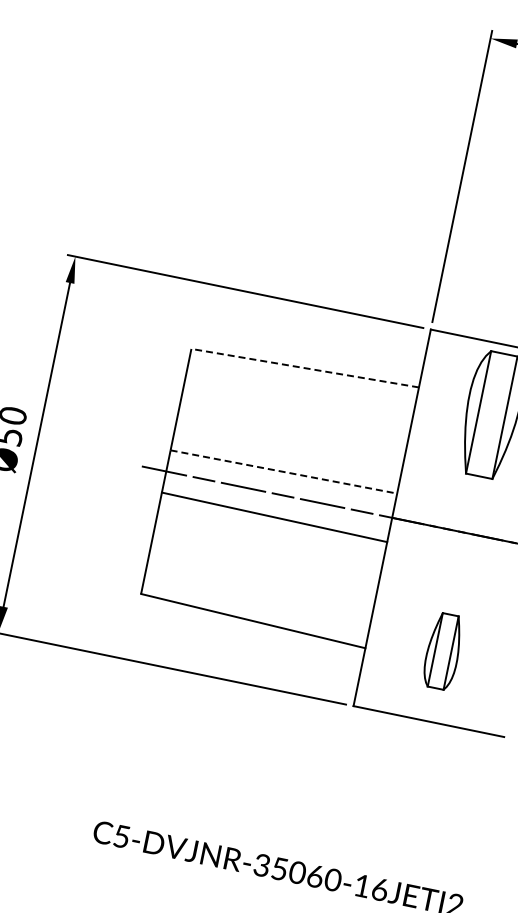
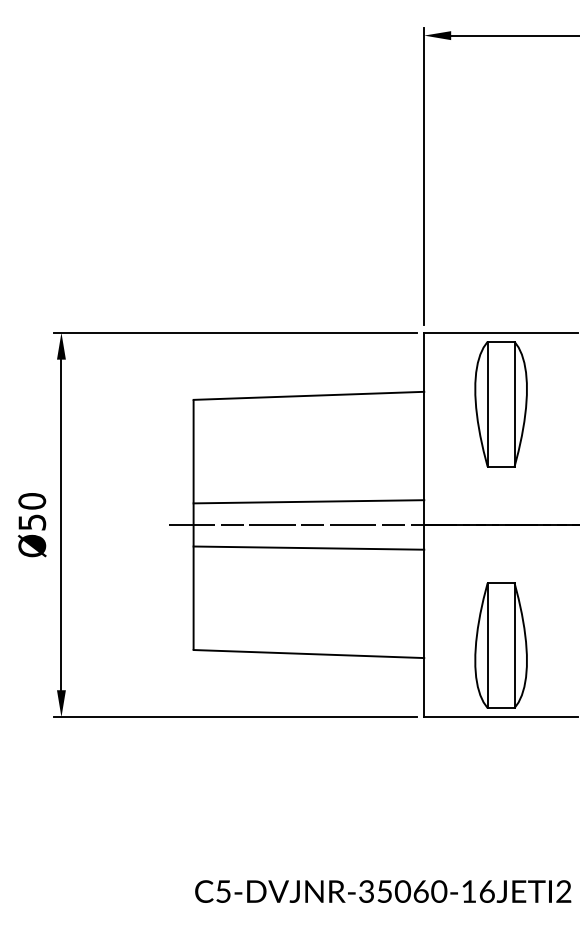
line: (304, 367) -> (308, 395), dashed -> solid
line: (284, 471) -> (309, 501), dashed -> solid
part: (442, 651) -> (500, 645), size x1.67

